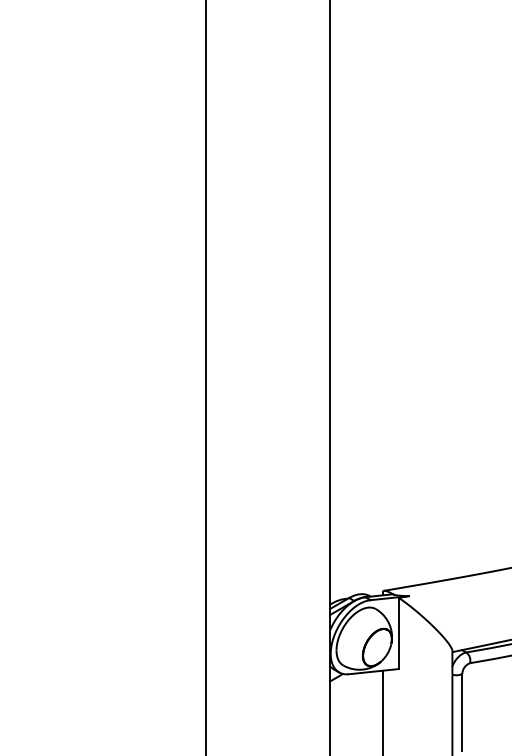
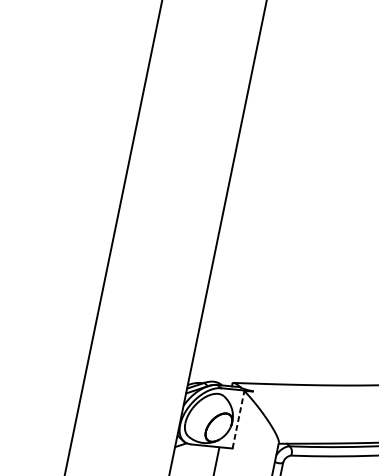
line: (398, 633) -> (238, 419), solid -> dashed

